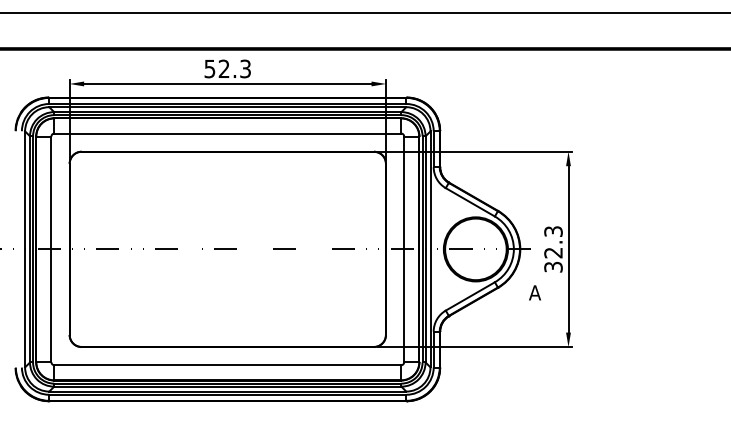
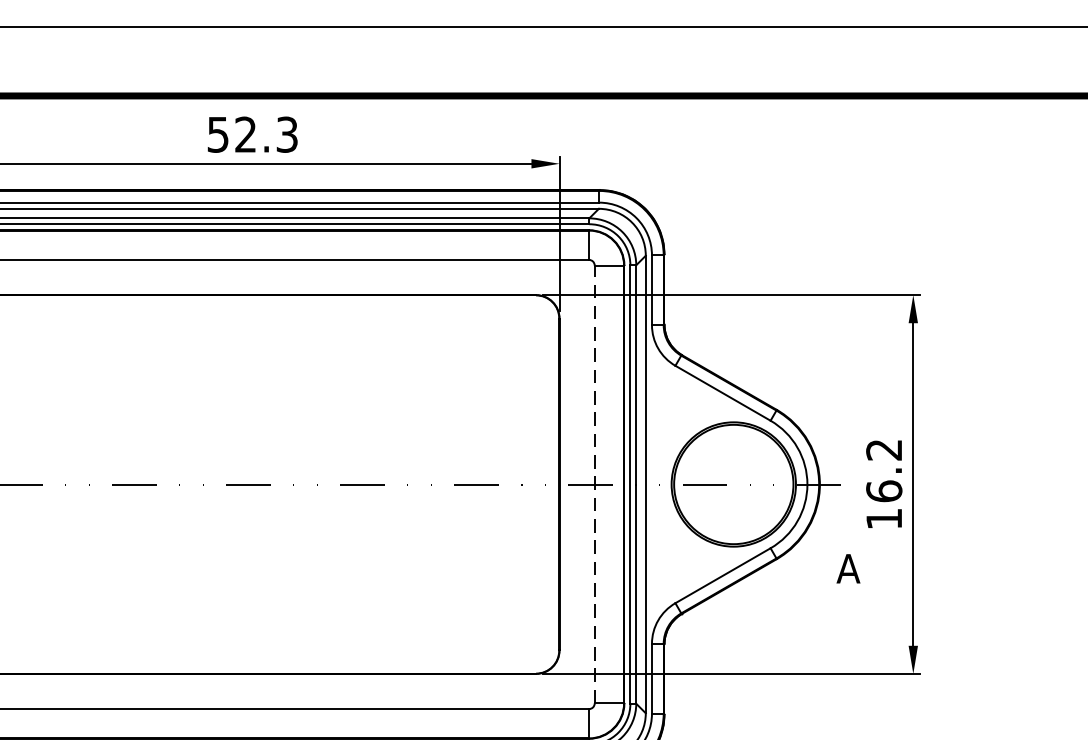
line: (404, 249) -> (595, 484), solid -> dashed
text: (553, 249) -> (884, 484), 32.3 -> 16.2

